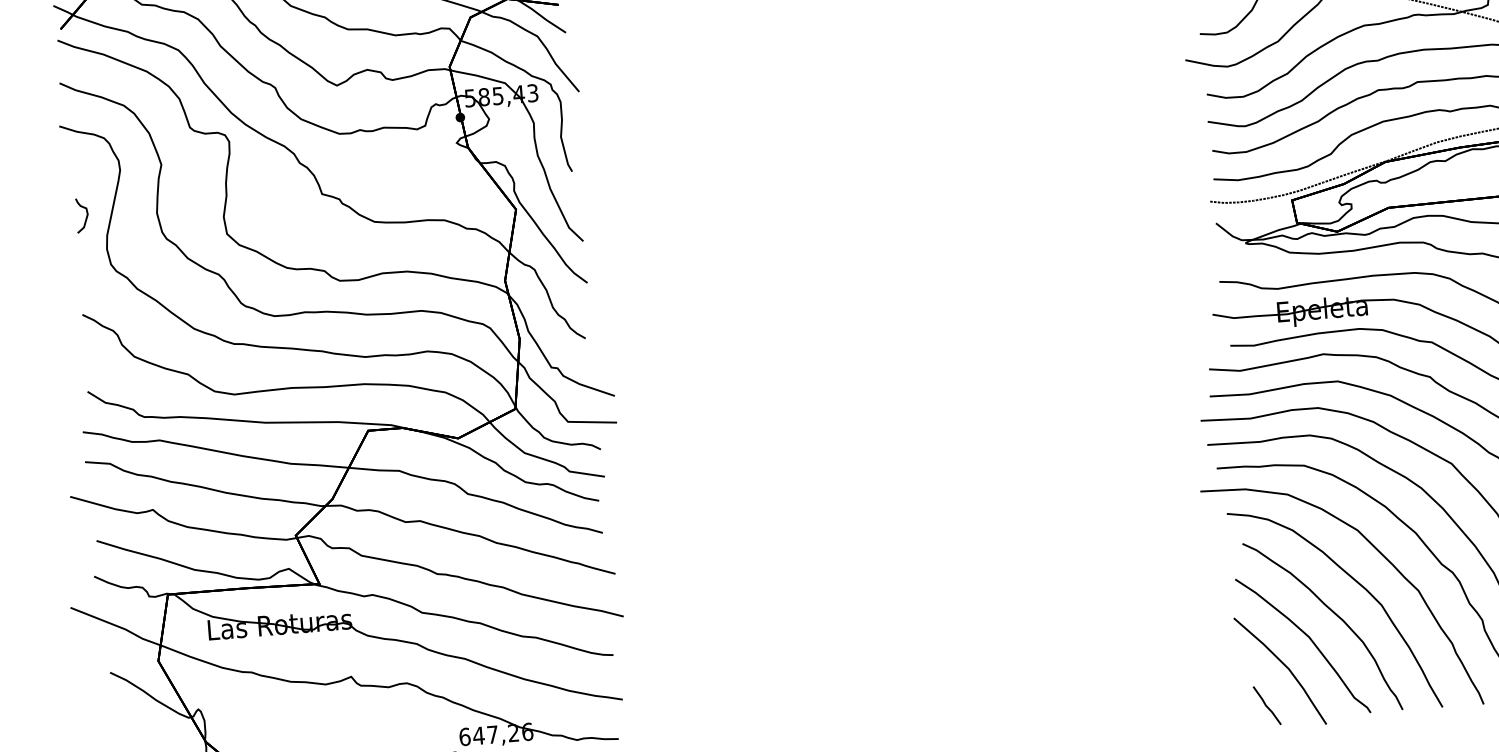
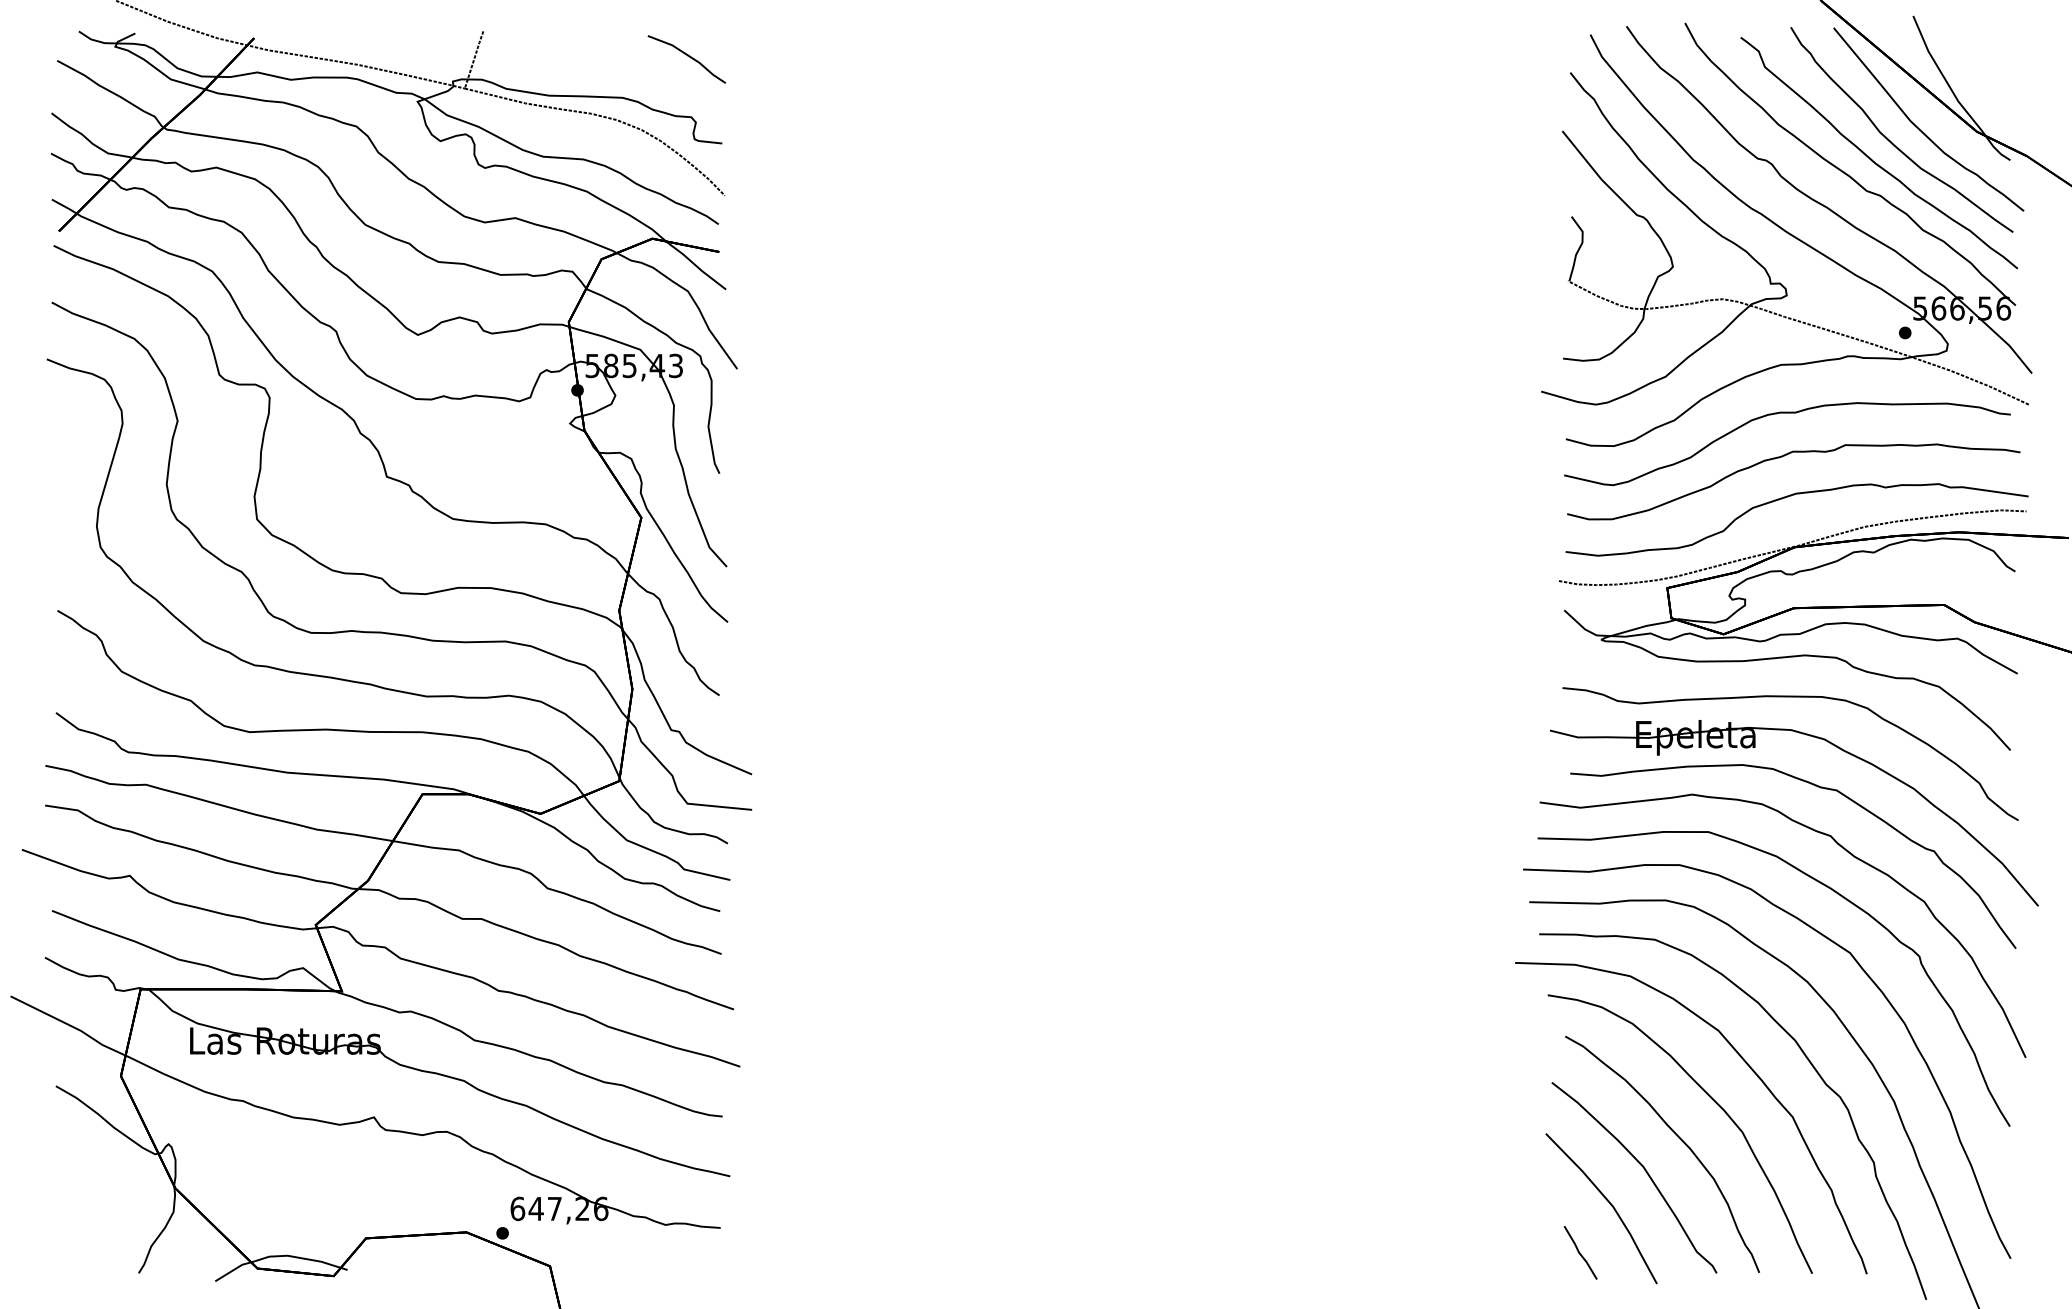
curve: (86, 217) -> (72, 482), removed

